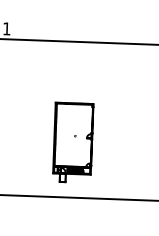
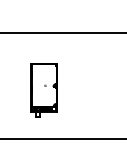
part: (72, 142) -> (43, 90), moved

